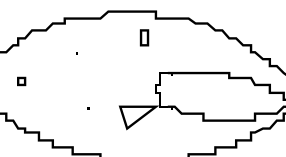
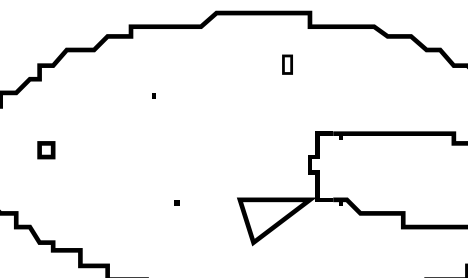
part: (144, 37) -> (287, 63), size x0.6

